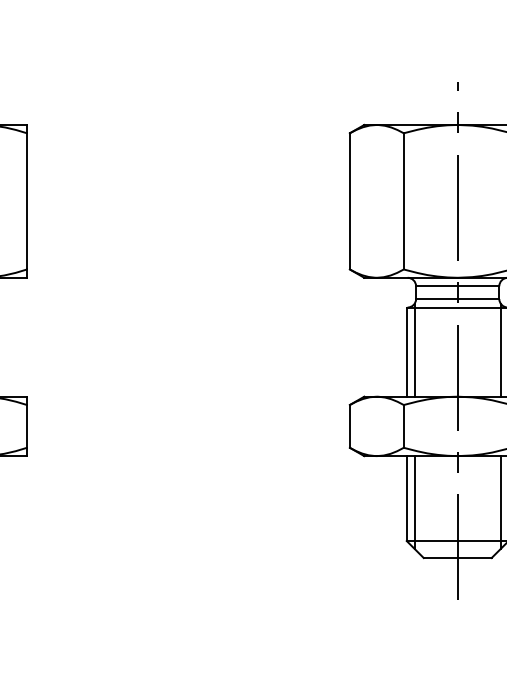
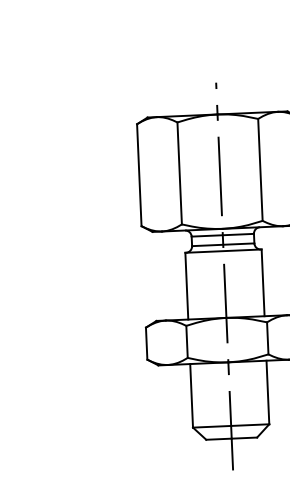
line: (414, 349) -> (192, 283), removed
line: (500, 349) -> (256, 281), removed
line: (414, 502) -> (197, 398), removed
line: (500, 502) -> (261, 395), removed

